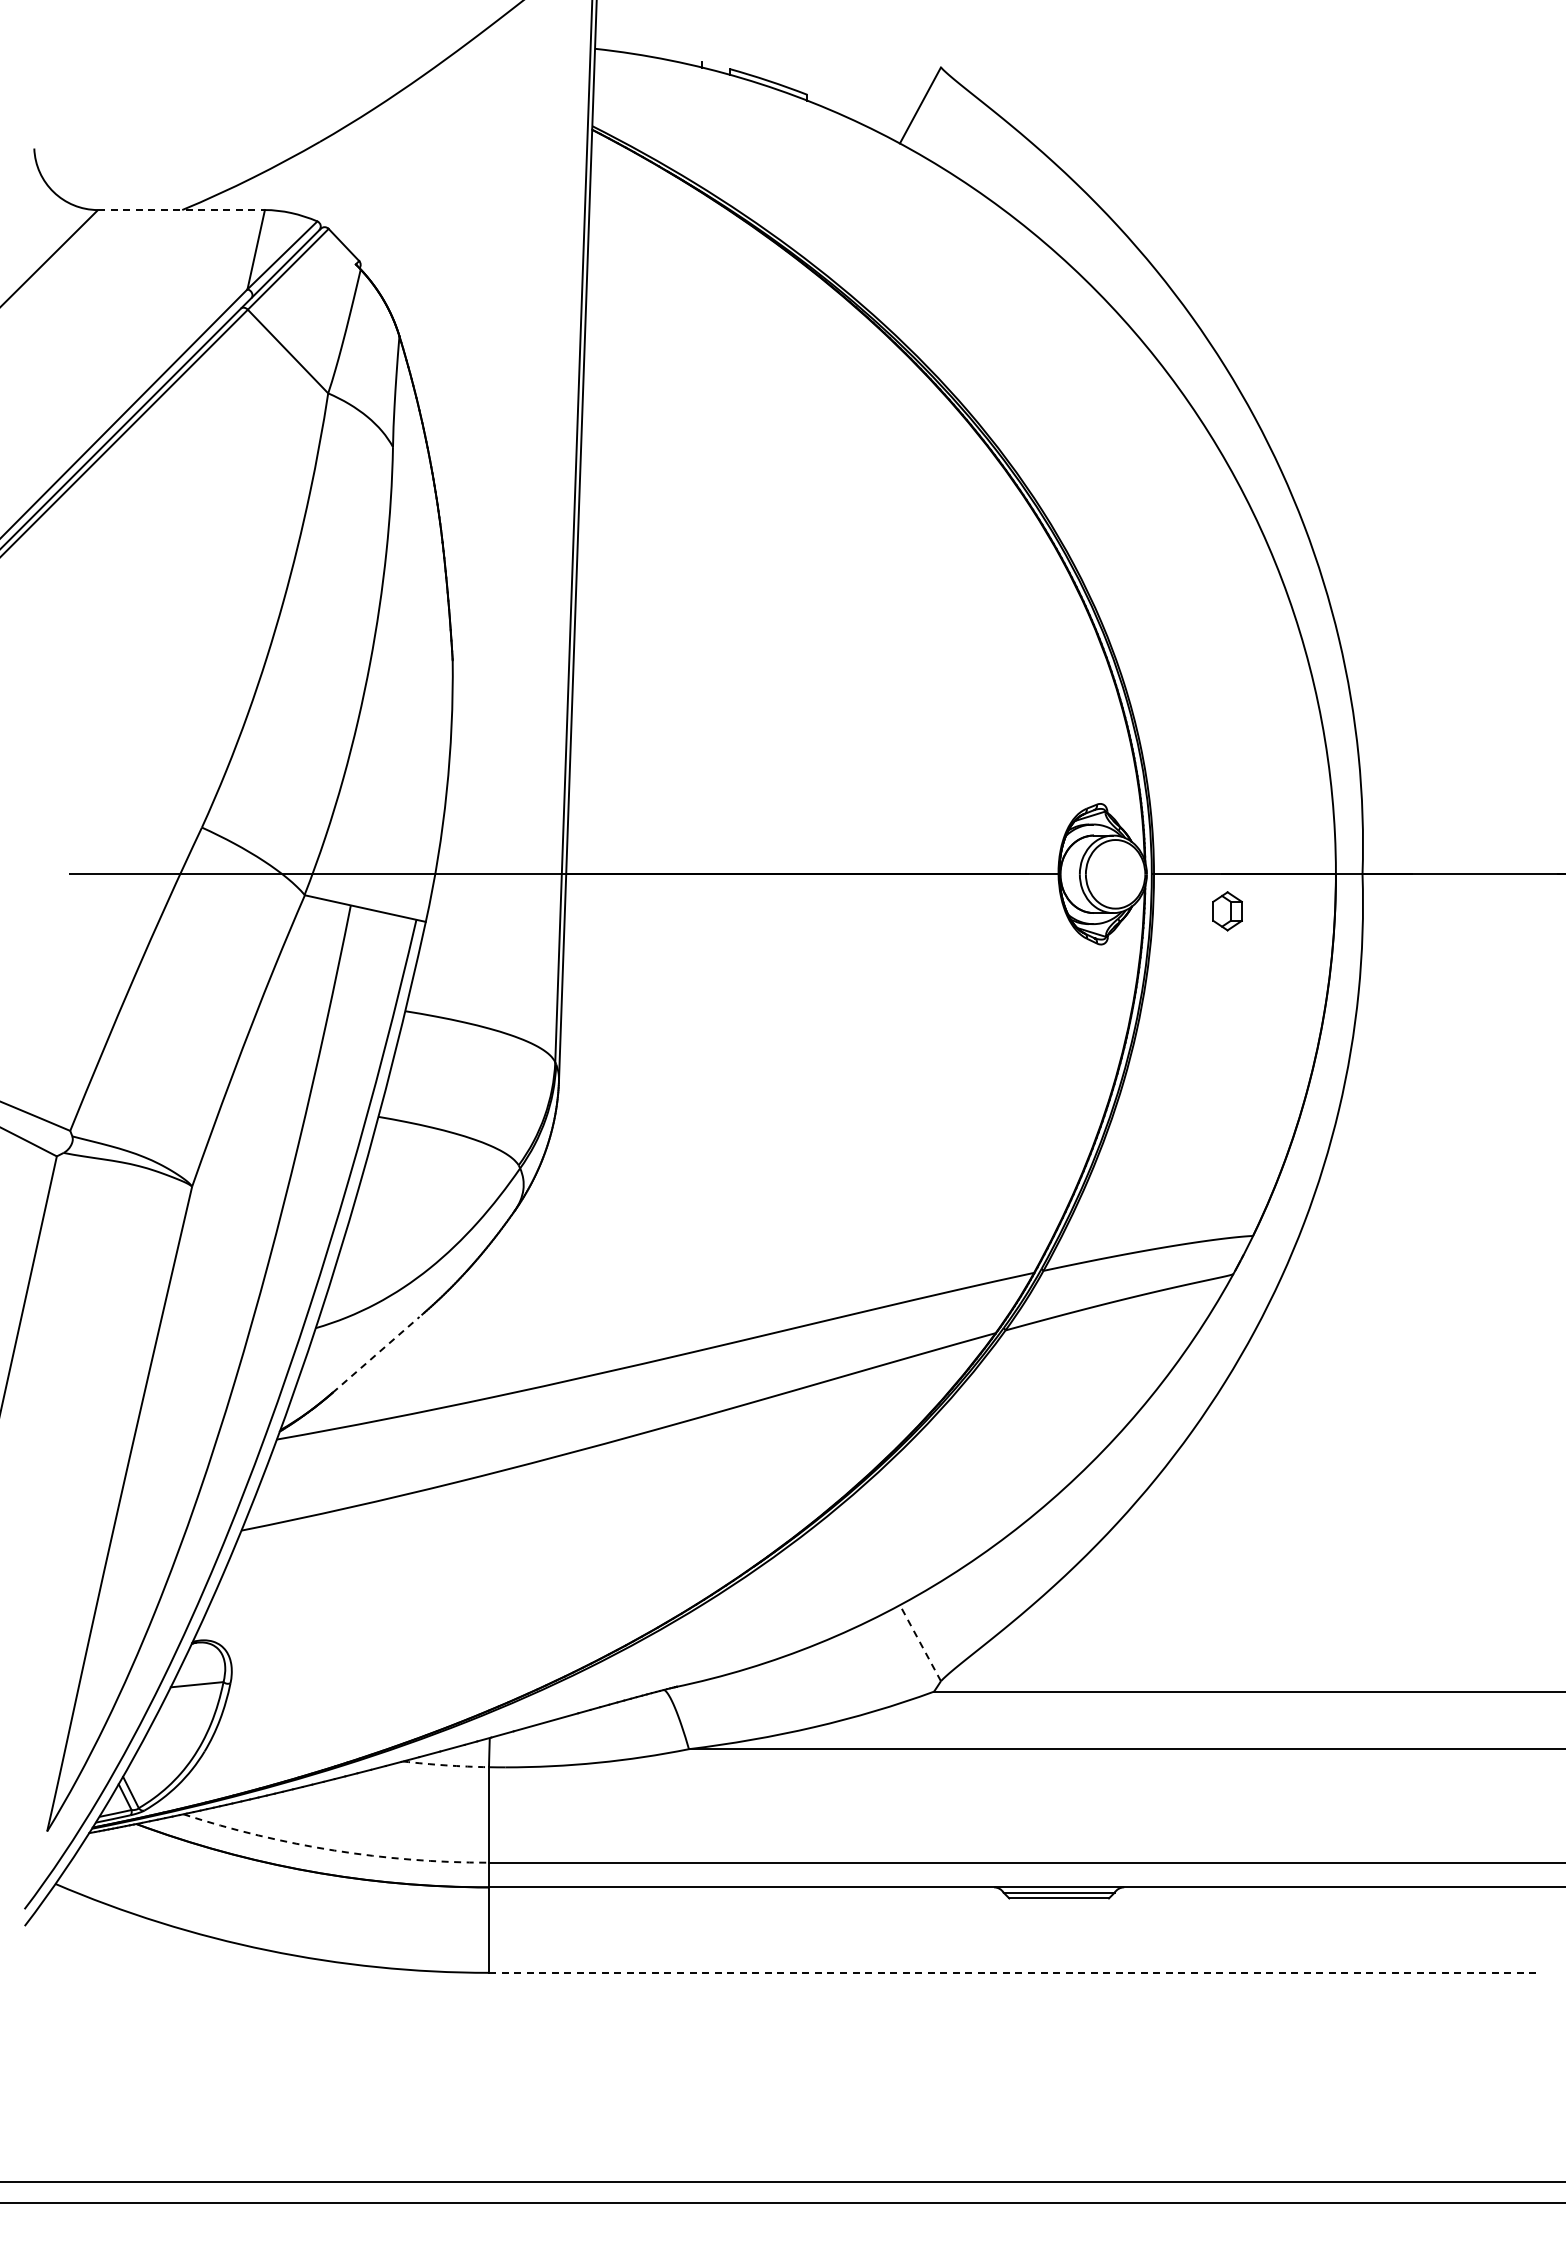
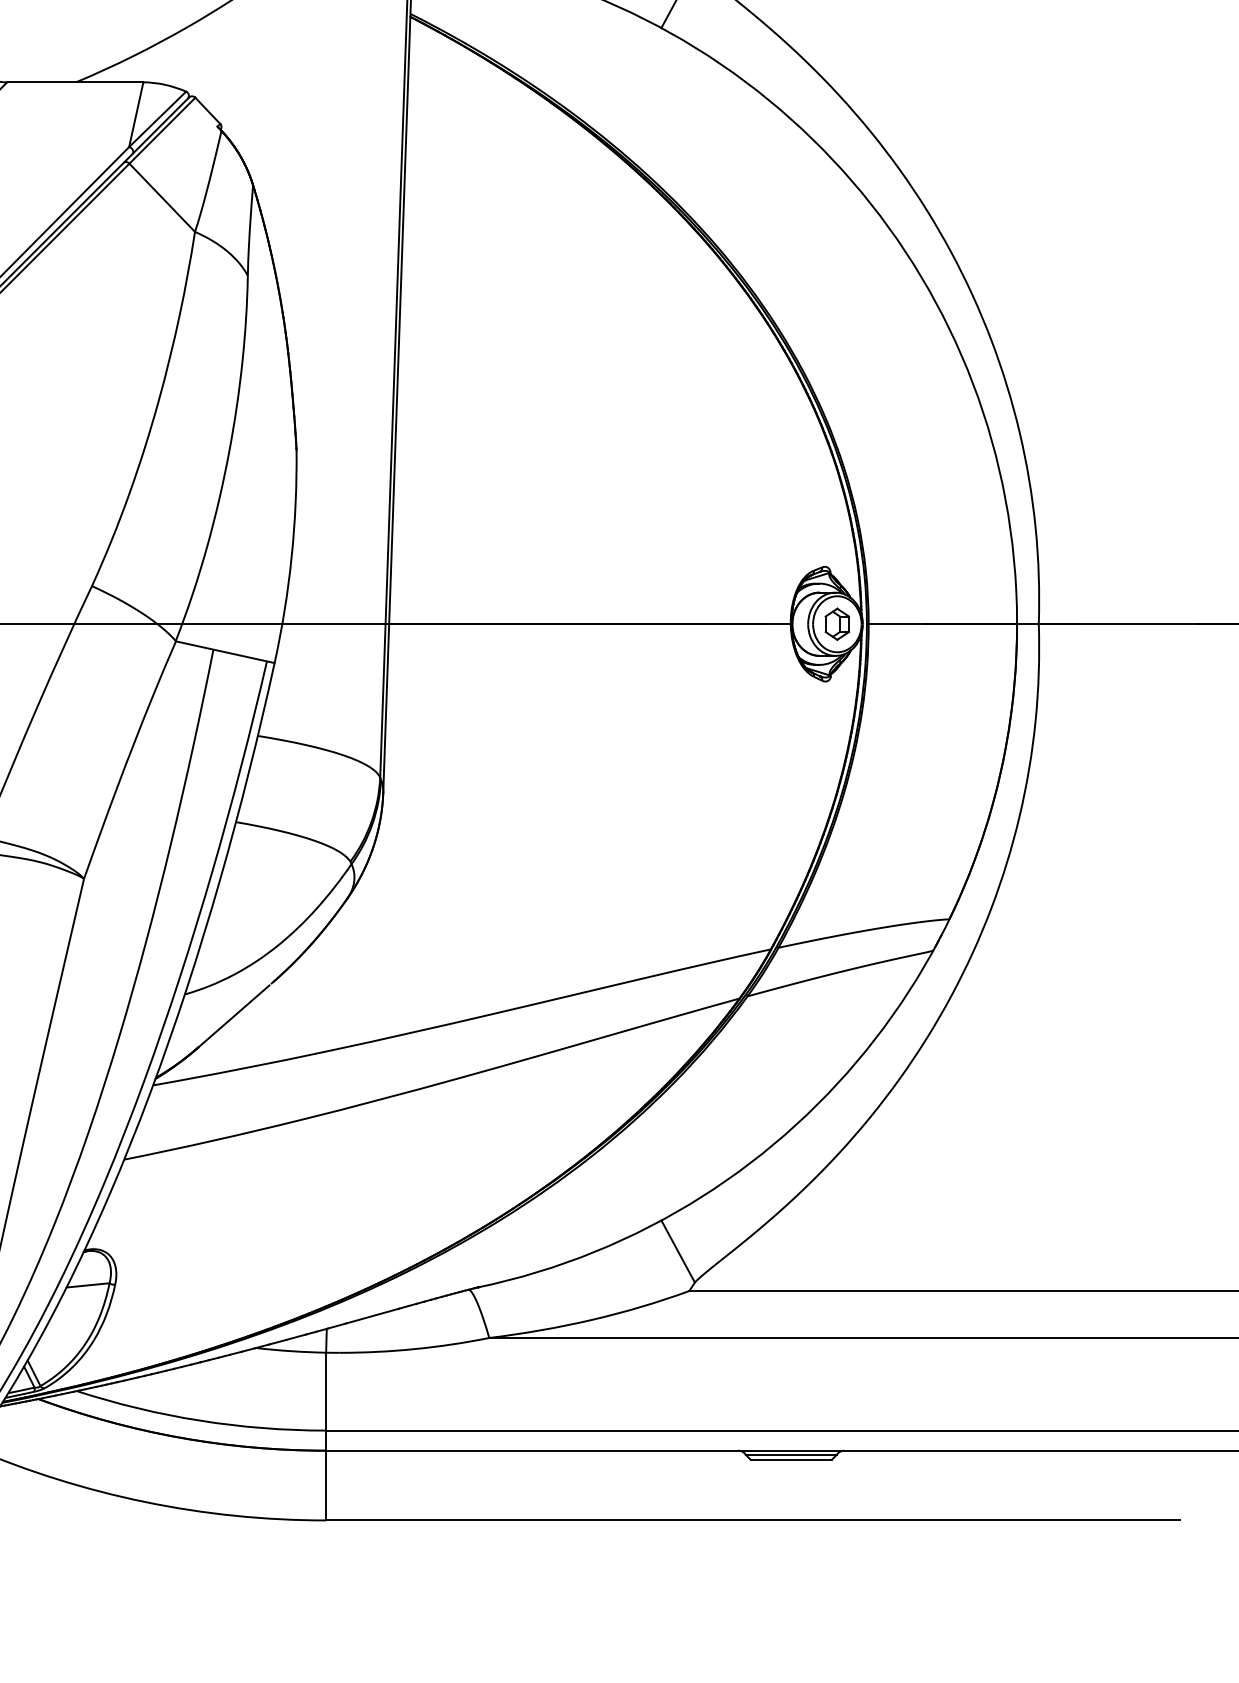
line: (181, 210) -> (75, 82), dashed -> solid
part: (1227, 911) -> (837, 624), moved
line: (376, 1354) -> (234, 1015), dashed -> solid
line: (920, 1642) -> (678, 1250), dashed -> solid
arc: (445, 1765) -> (290, 1351), dashed -> solid
arc: (334, 1850) -> (200, 1420), dashed -> solid
line: (1012, 1972) -> (753, 1520), dashed -> solid

